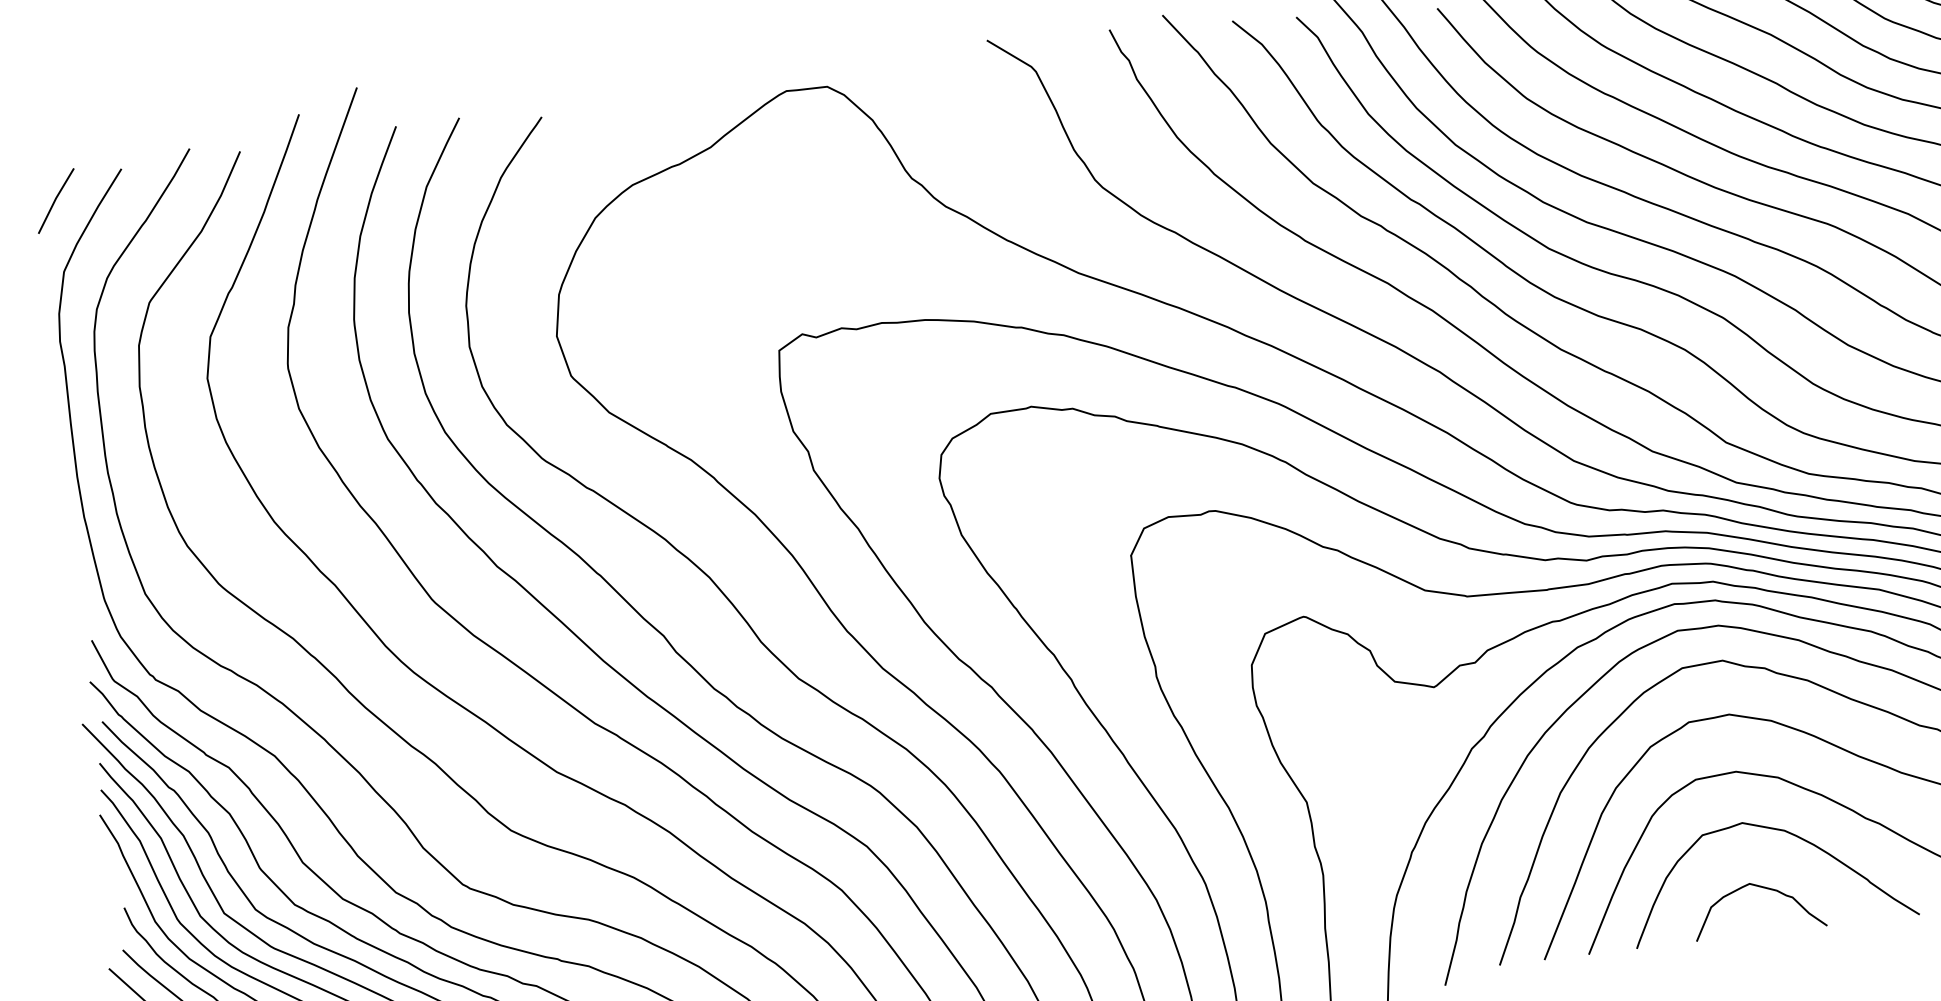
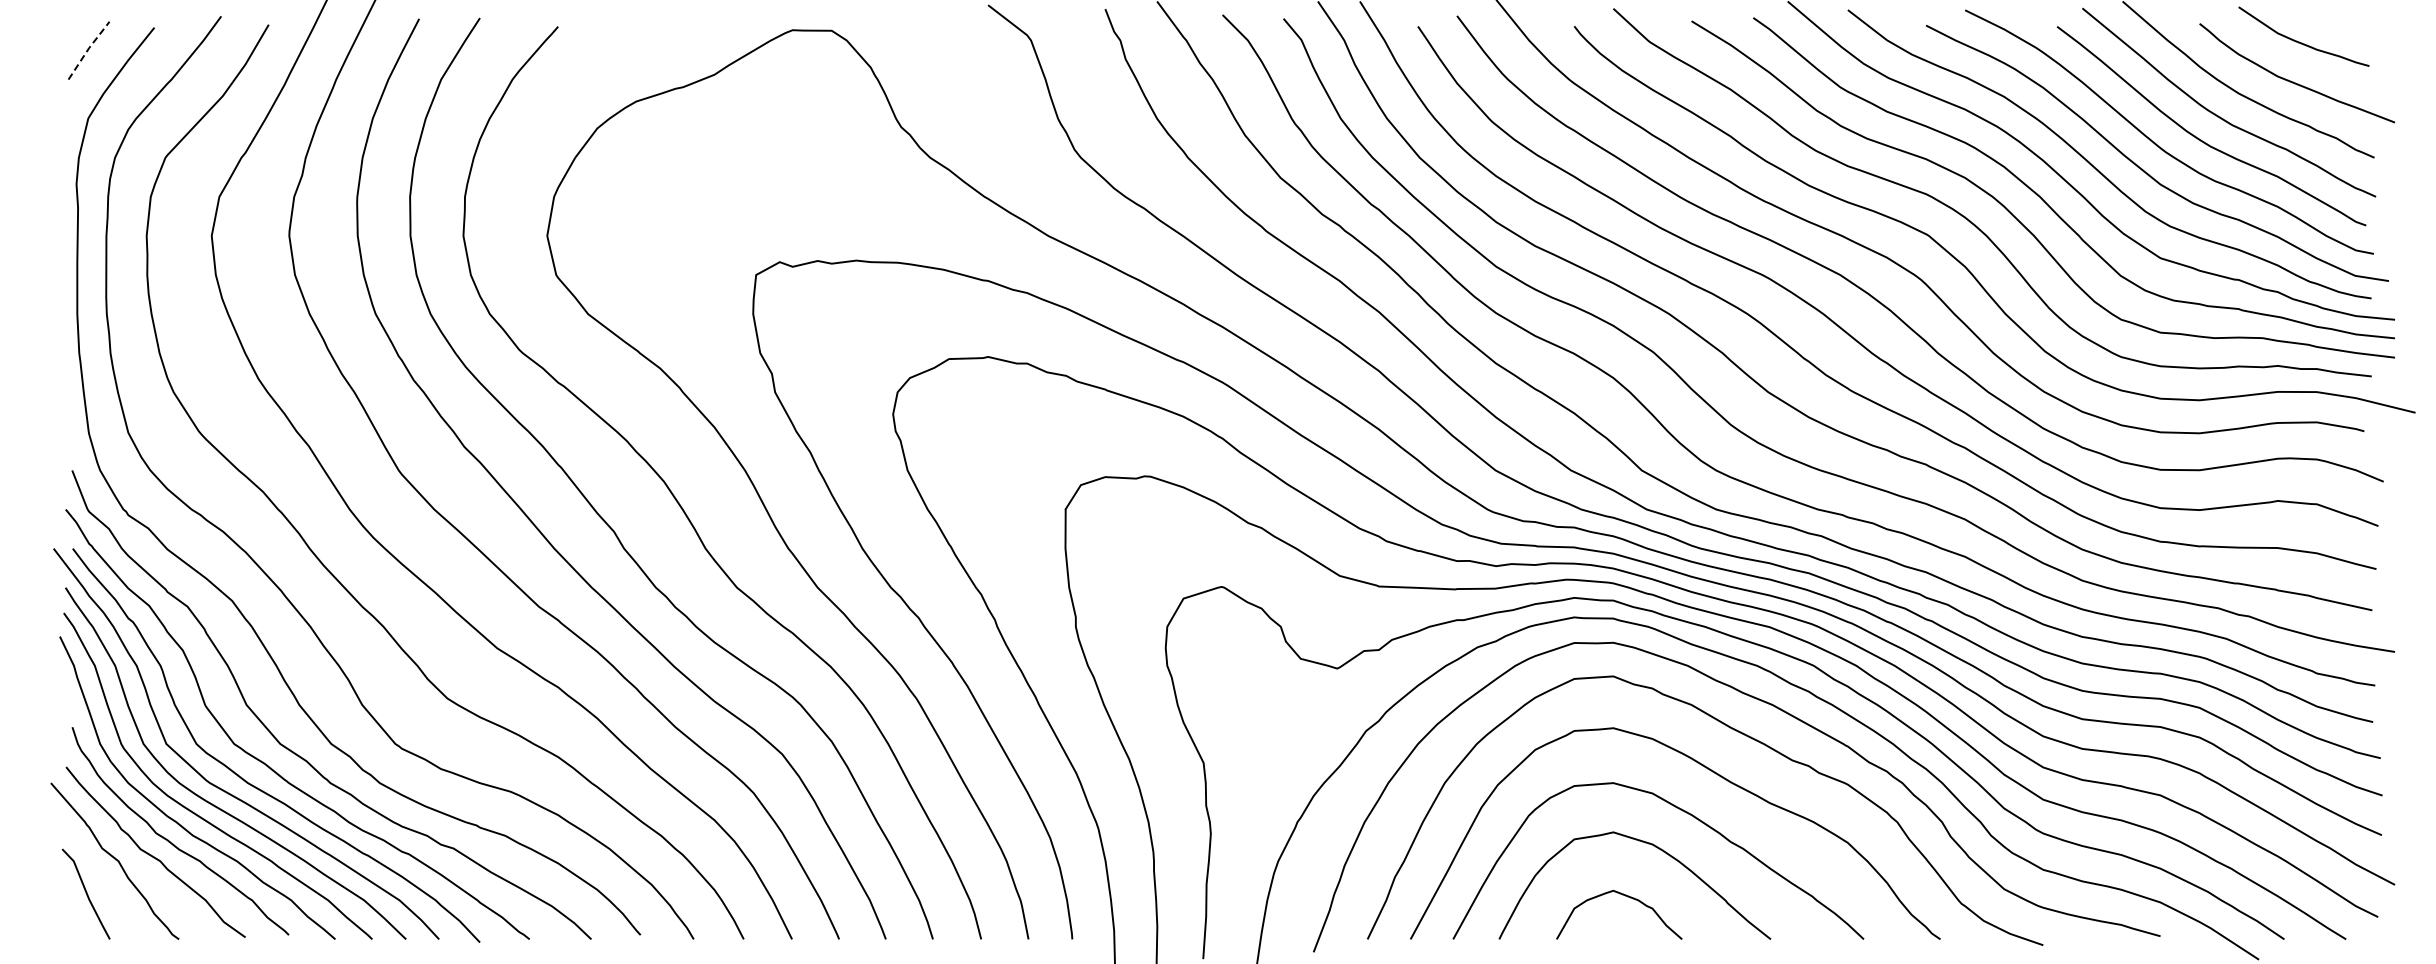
line: (55, 198) -> (88, 48), solid -> dashed

